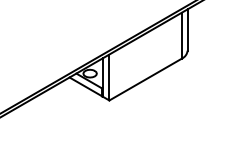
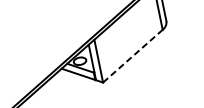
line: (145, 79) -> (132, 56), solid -> dashed

